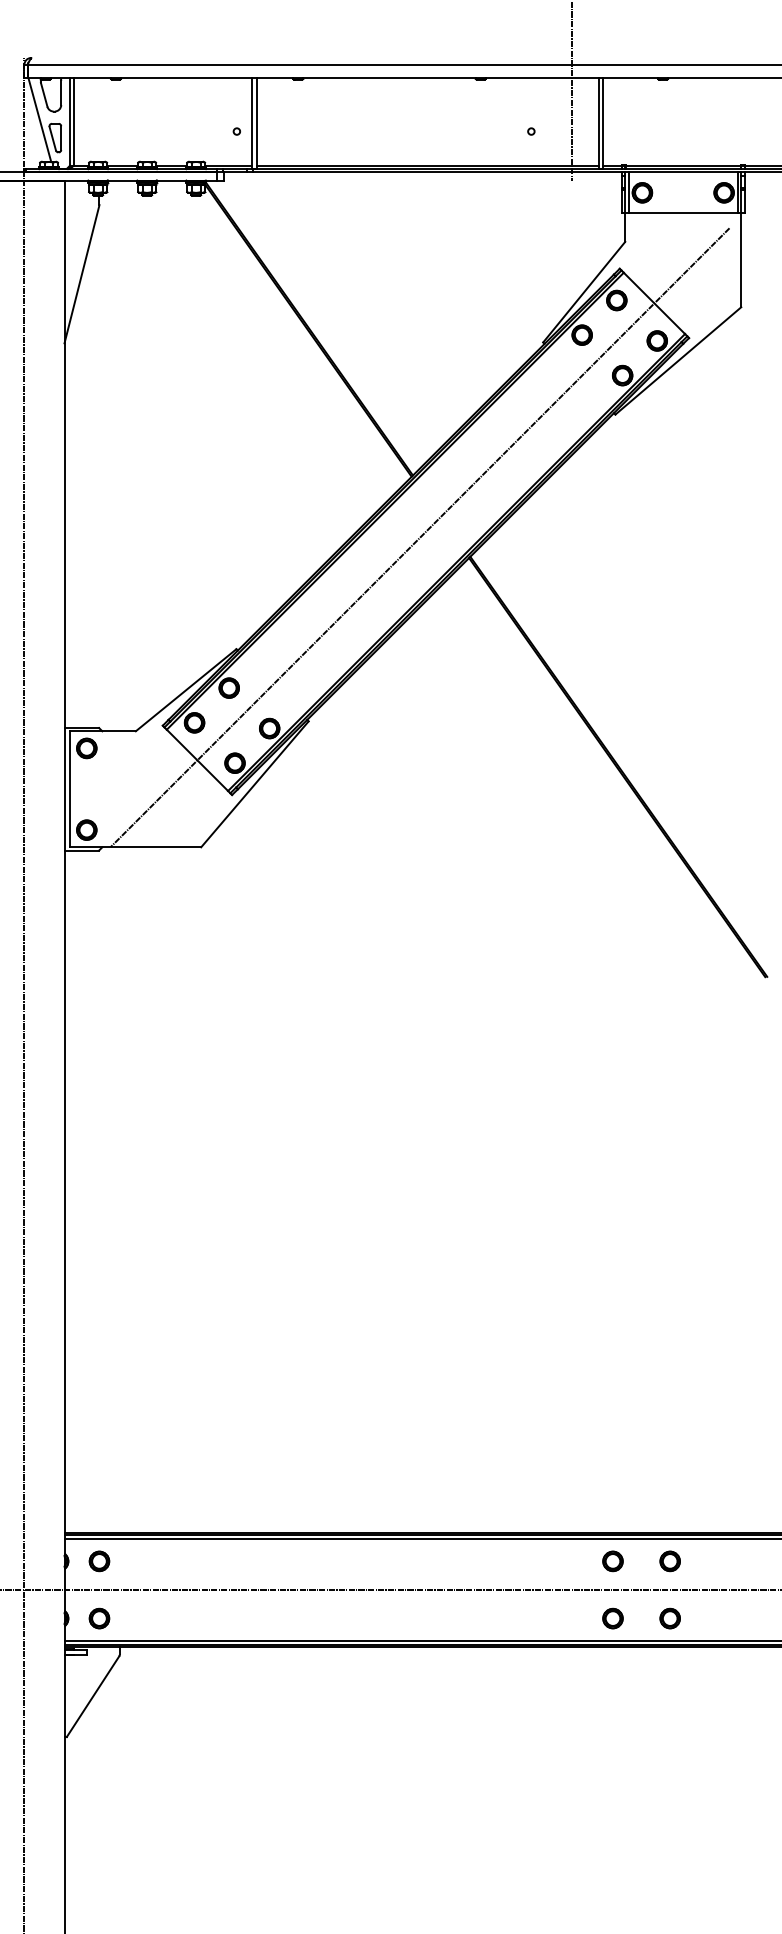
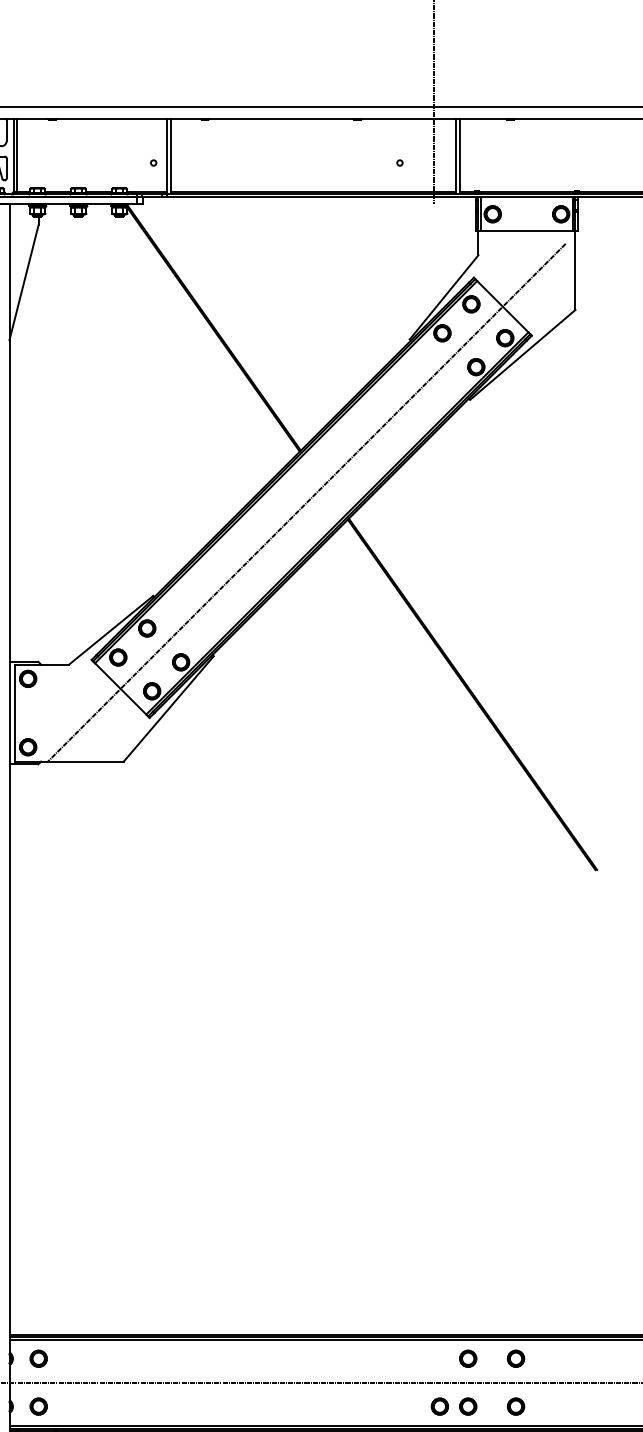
part: (578, 1618) -> (439, 1406), added

